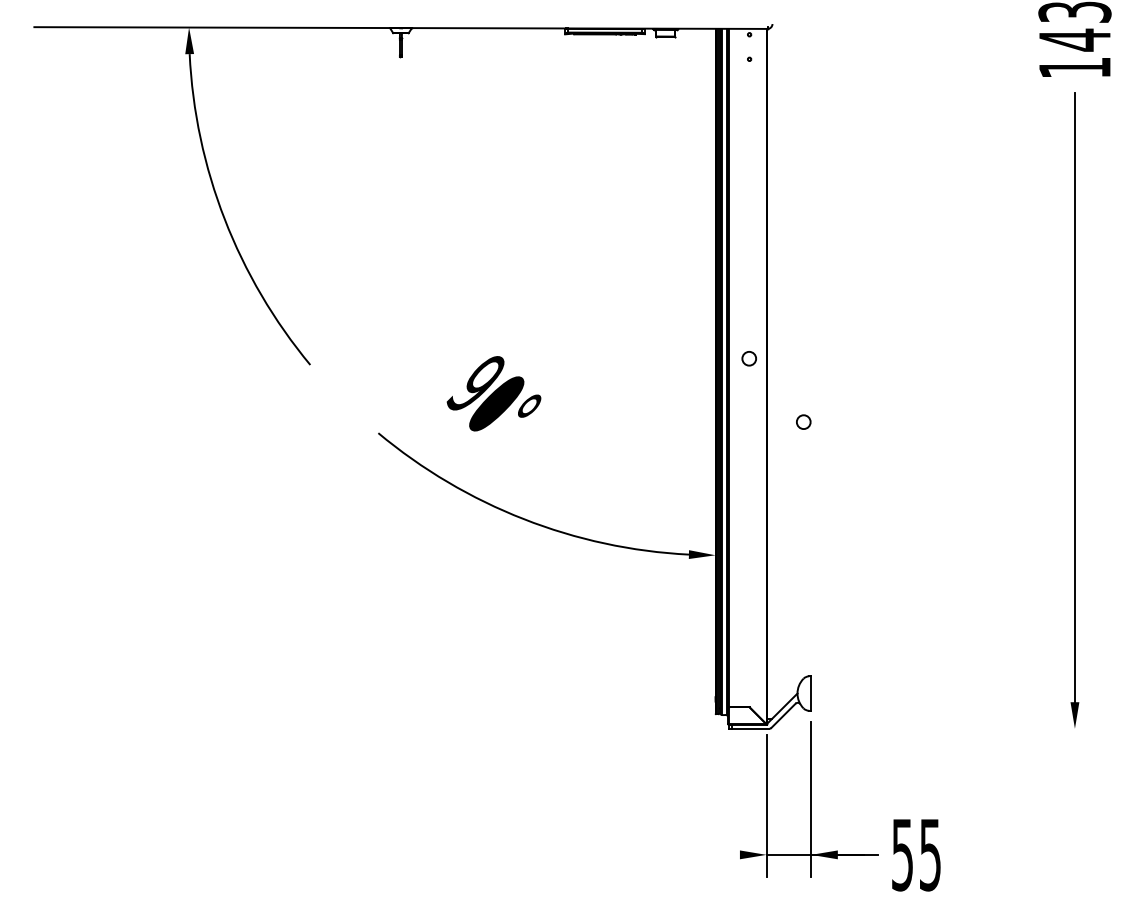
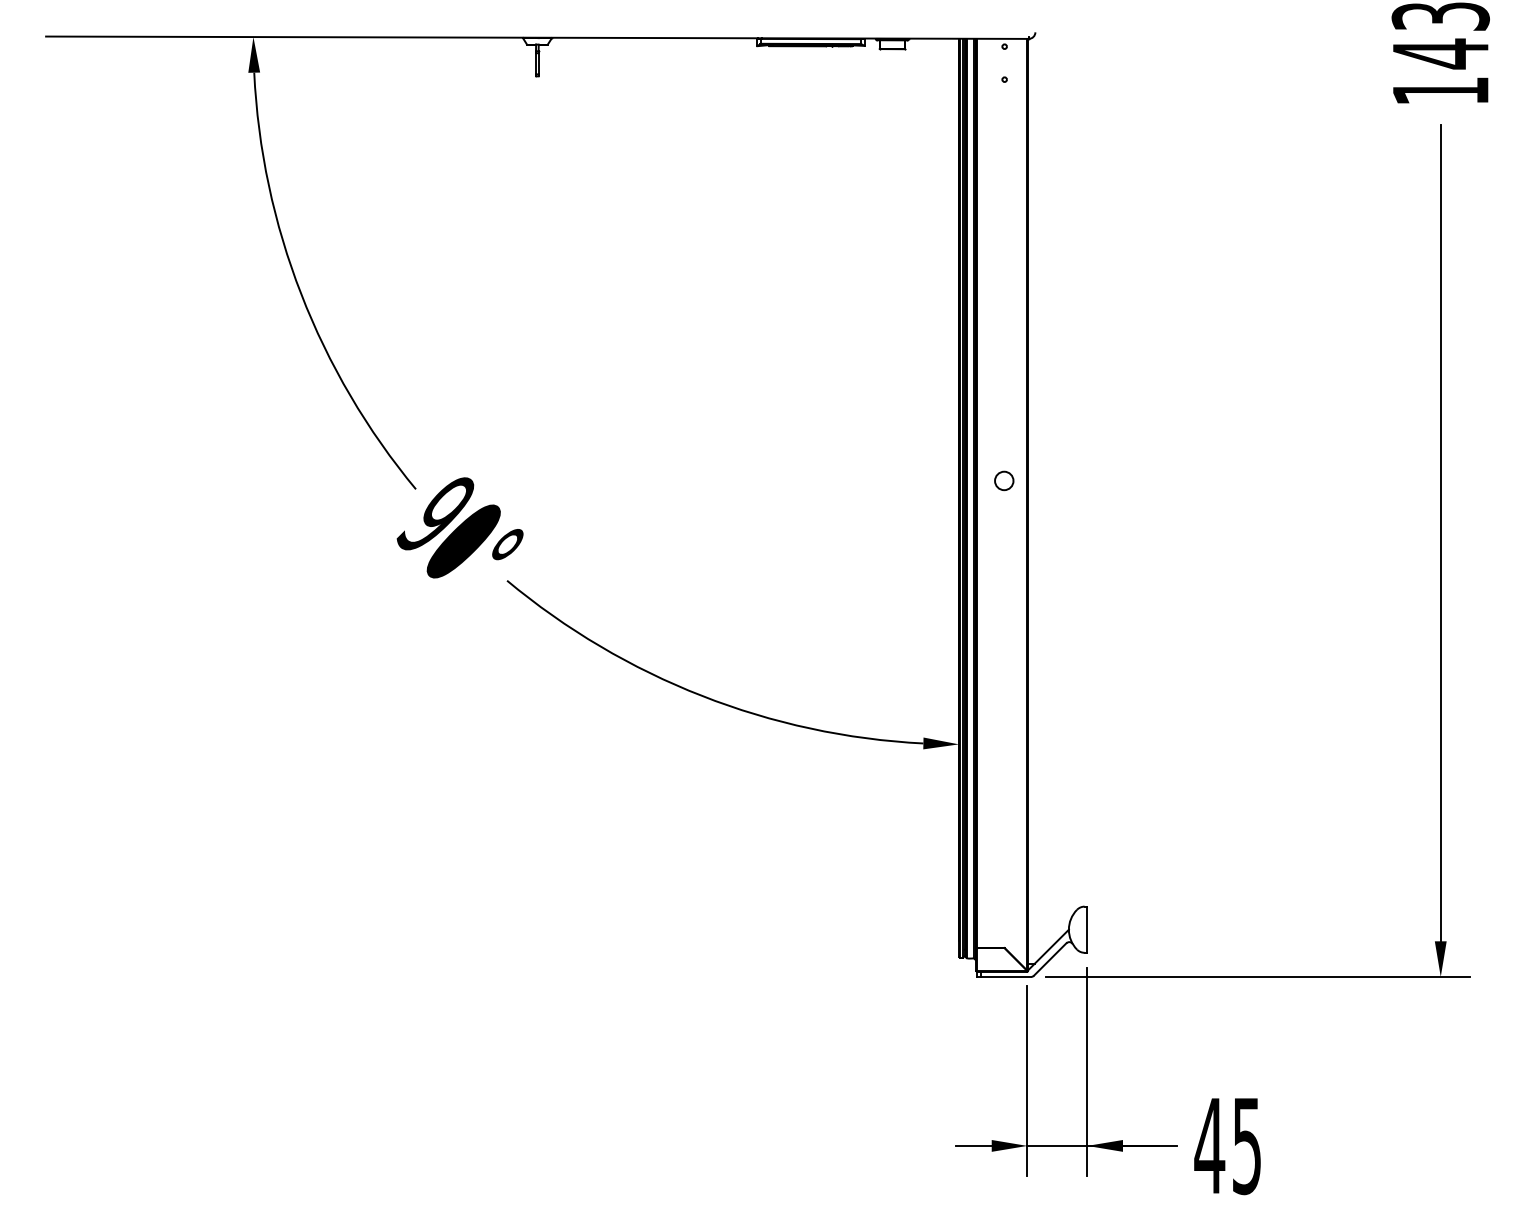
text: (493, 393) -> (459, 527), moved
circle: (803, 421) -> (1077, 565), removed
line: (938, 728) -> (1257, 976), added
line: (726, 854) -> (973, 1145), added
text: (902, 855) -> (1209, 1146), 55 -> 45

